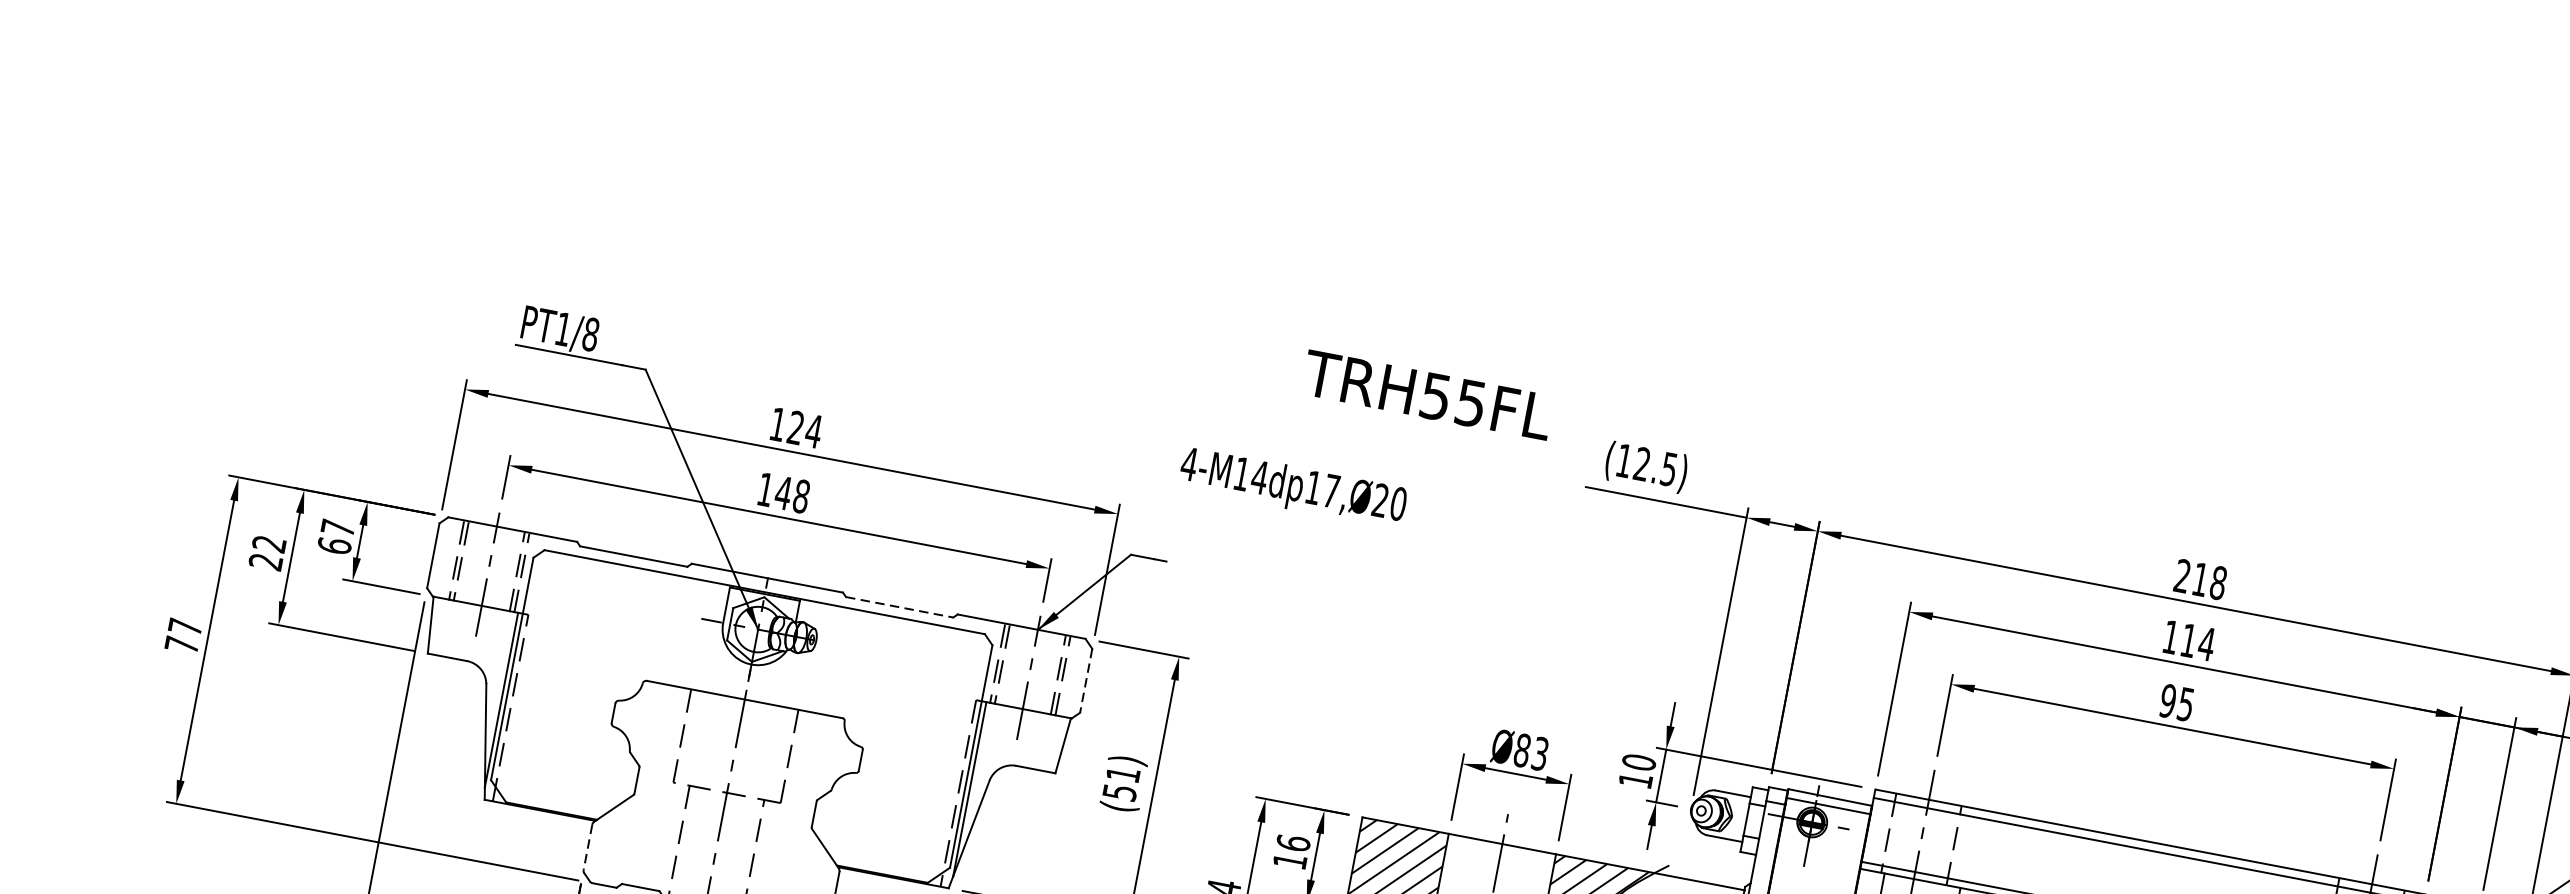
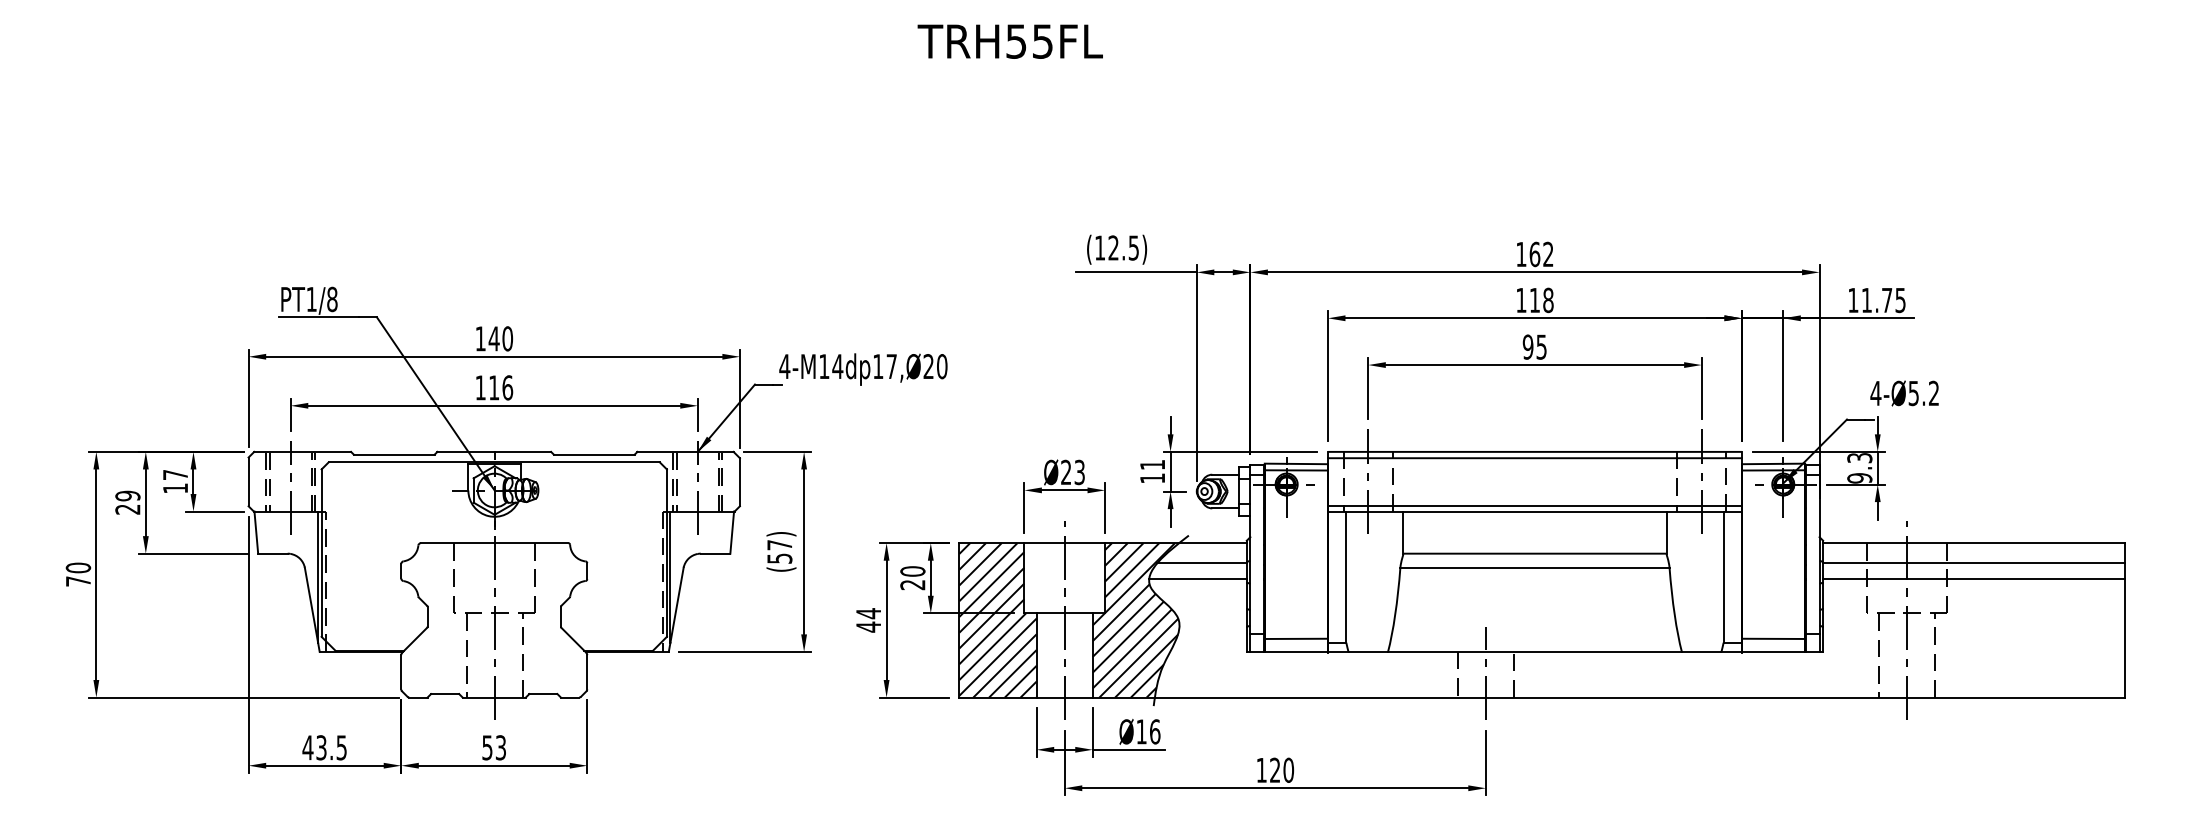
text: (1426, 394) -> (1009, 41), moved
text: (804, 429) -> (500, 338), 124 -> 140
text: (1293, 487) -> (863, 369), moved
text: (792, 494) -> (500, 387), 148 -> 116
text: (268, 543) -> (127, 495), 22 -> 29
text: (334, 546) -> (175, 488), 67 -> 17
text: (2199, 579) -> (1534, 254), 218 -> 162
line: (899, 607) -> (594, 454), dashed -> solid
text: (185, 626) -> (78, 567), 77 -> 70
text: (2205, 644) -> (1547, 300), 114 -> 118
line: (1085, 681) -> (739, 482), dashed -> solid
text: (1522, 750) -> (1066, 472), Ø83 -> Ø23
text: (1639, 761) -> (1152, 464), 10 -> 11
text: (1122, 774) -> (779, 545), (51) -> (57)
line: (588, 847) -> (401, 672), dashed -> solid
text: (1291, 852) -> (912, 578), 16 -> 20

